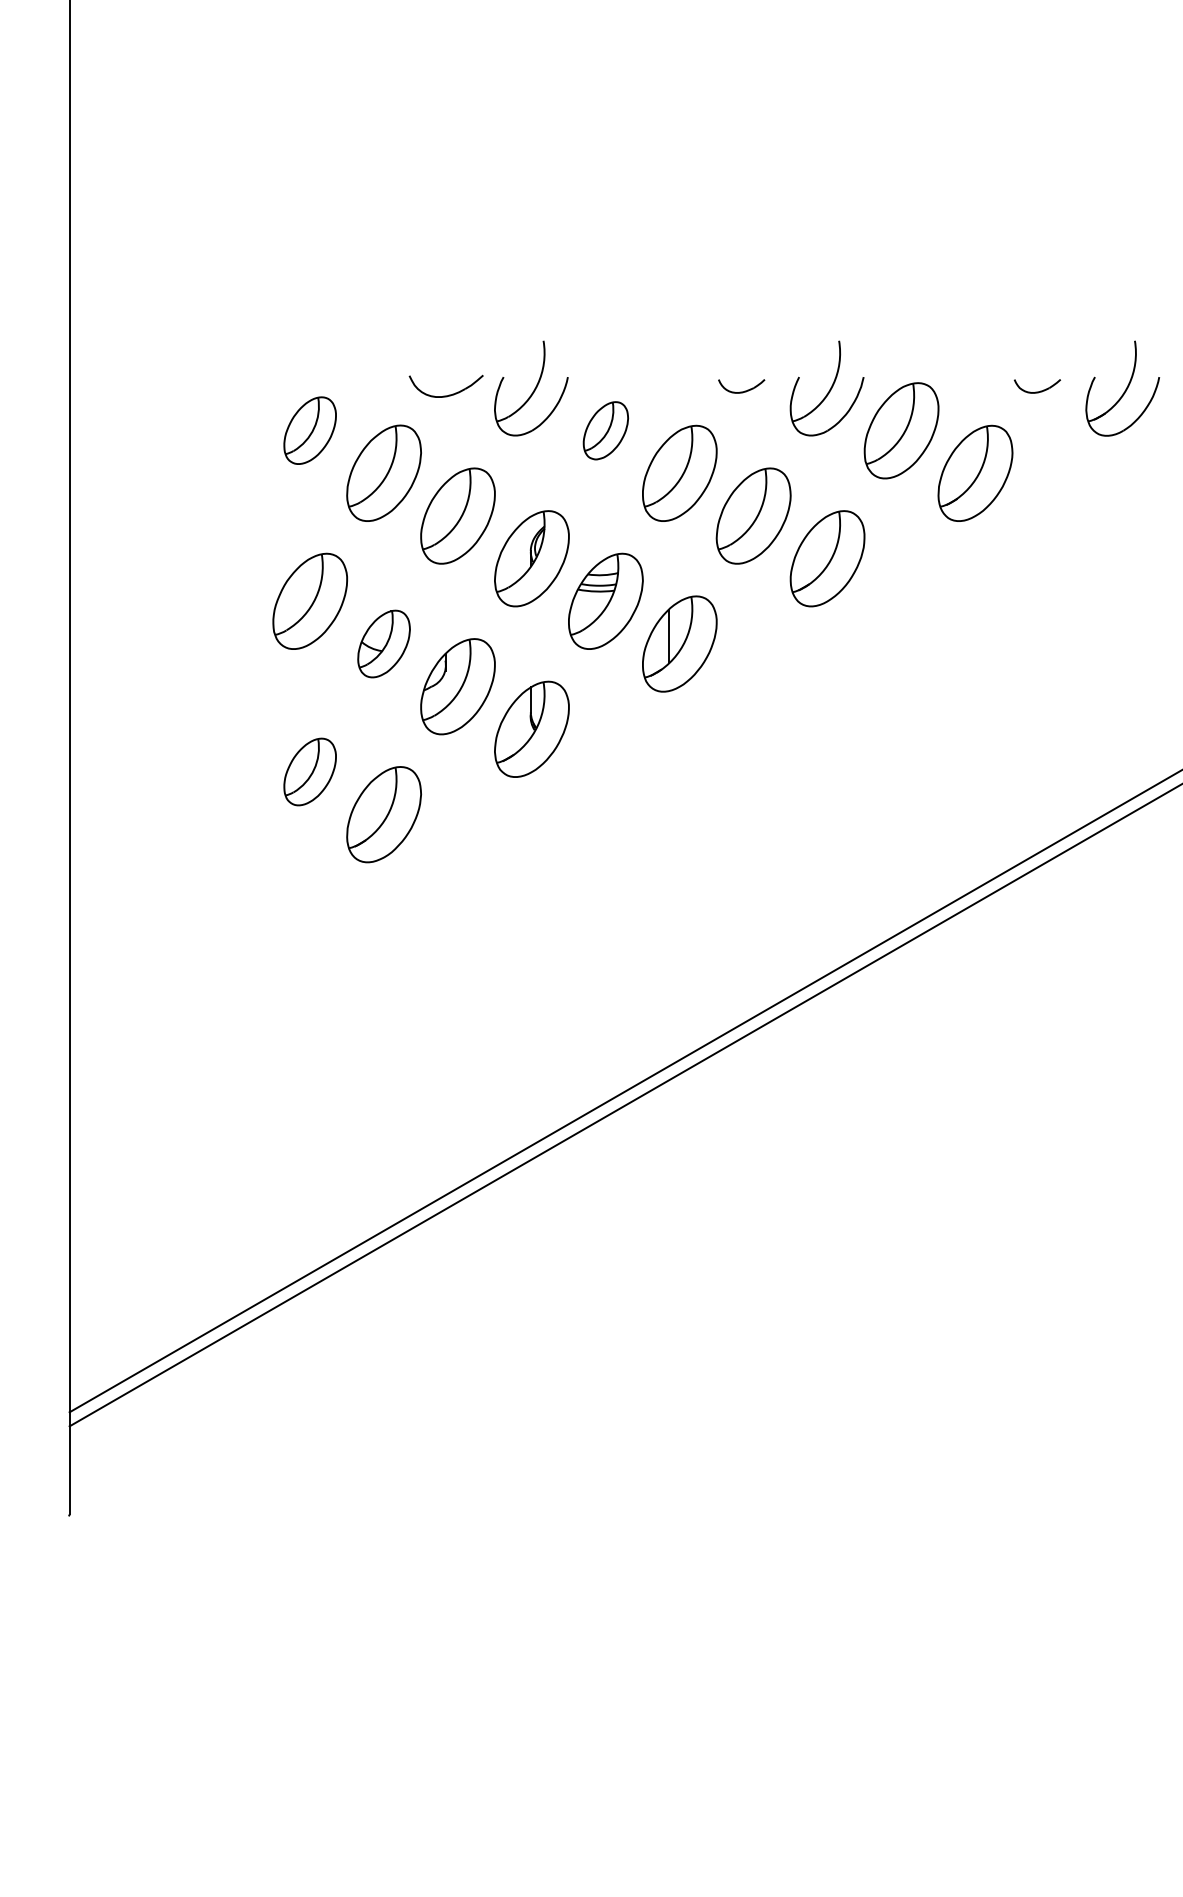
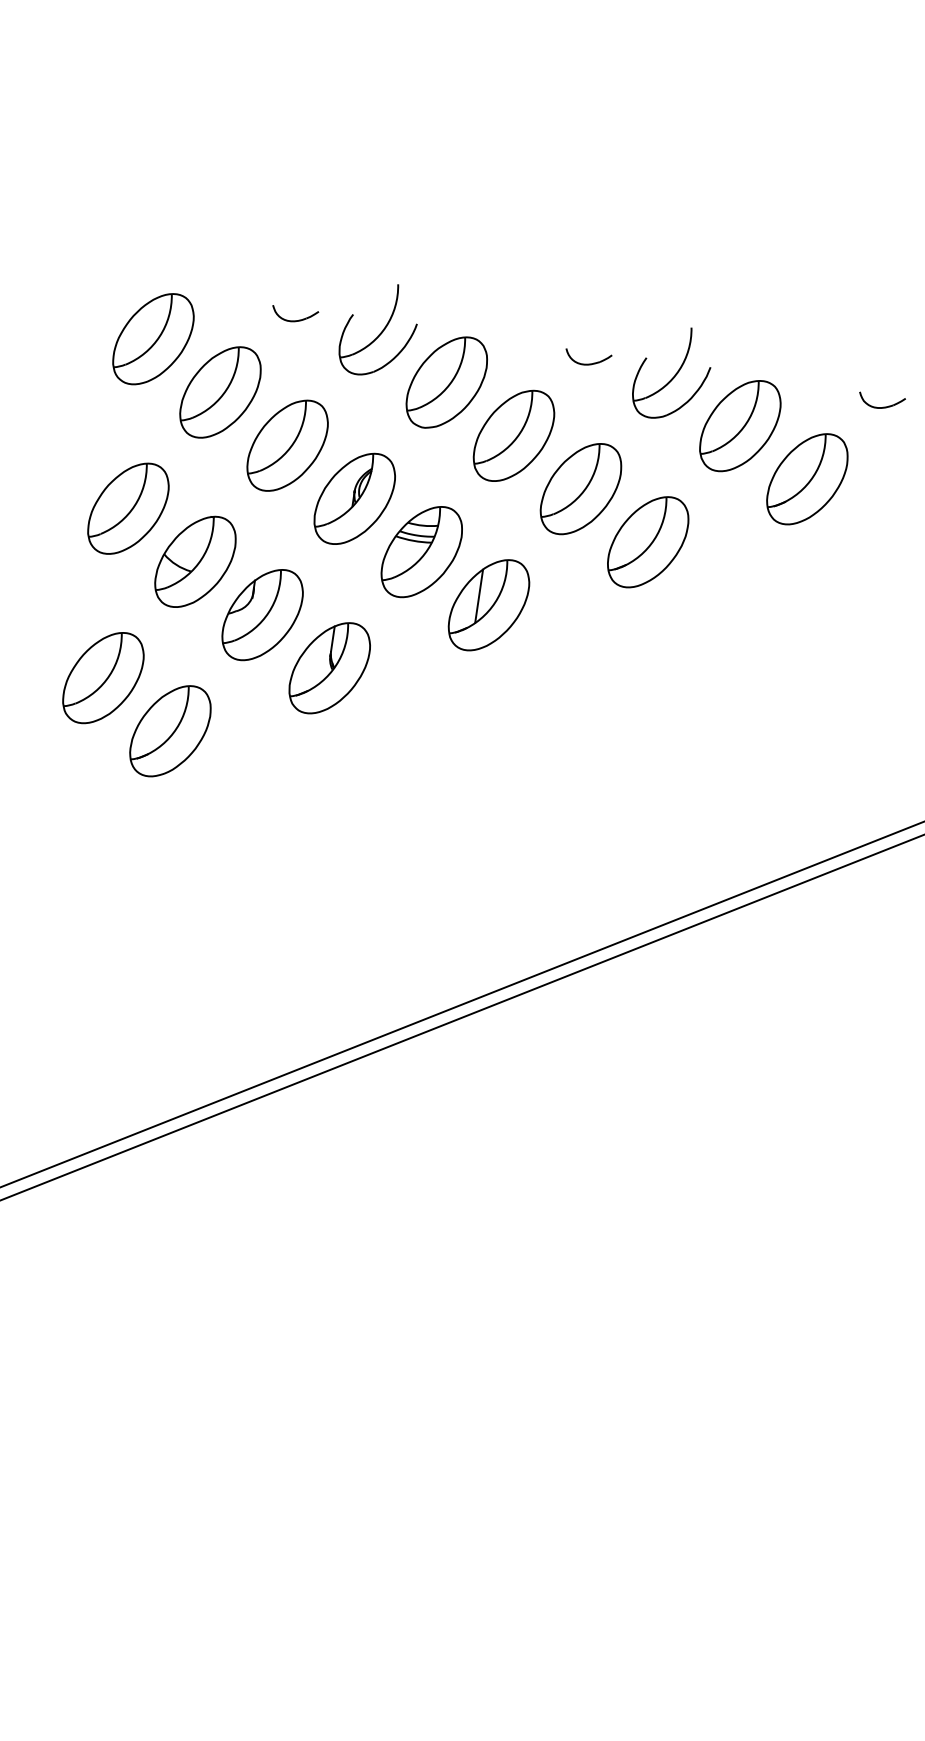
part: (445, 385) -> (294, 314), size x0.62
part: (309, 430) -> (152, 339), size x1.43
part: (605, 430) -> (446, 382), size x1.67
part: (383, 643) -> (194, 561), size x1.43
part: (309, 771) -> (102, 677), size x1.43

